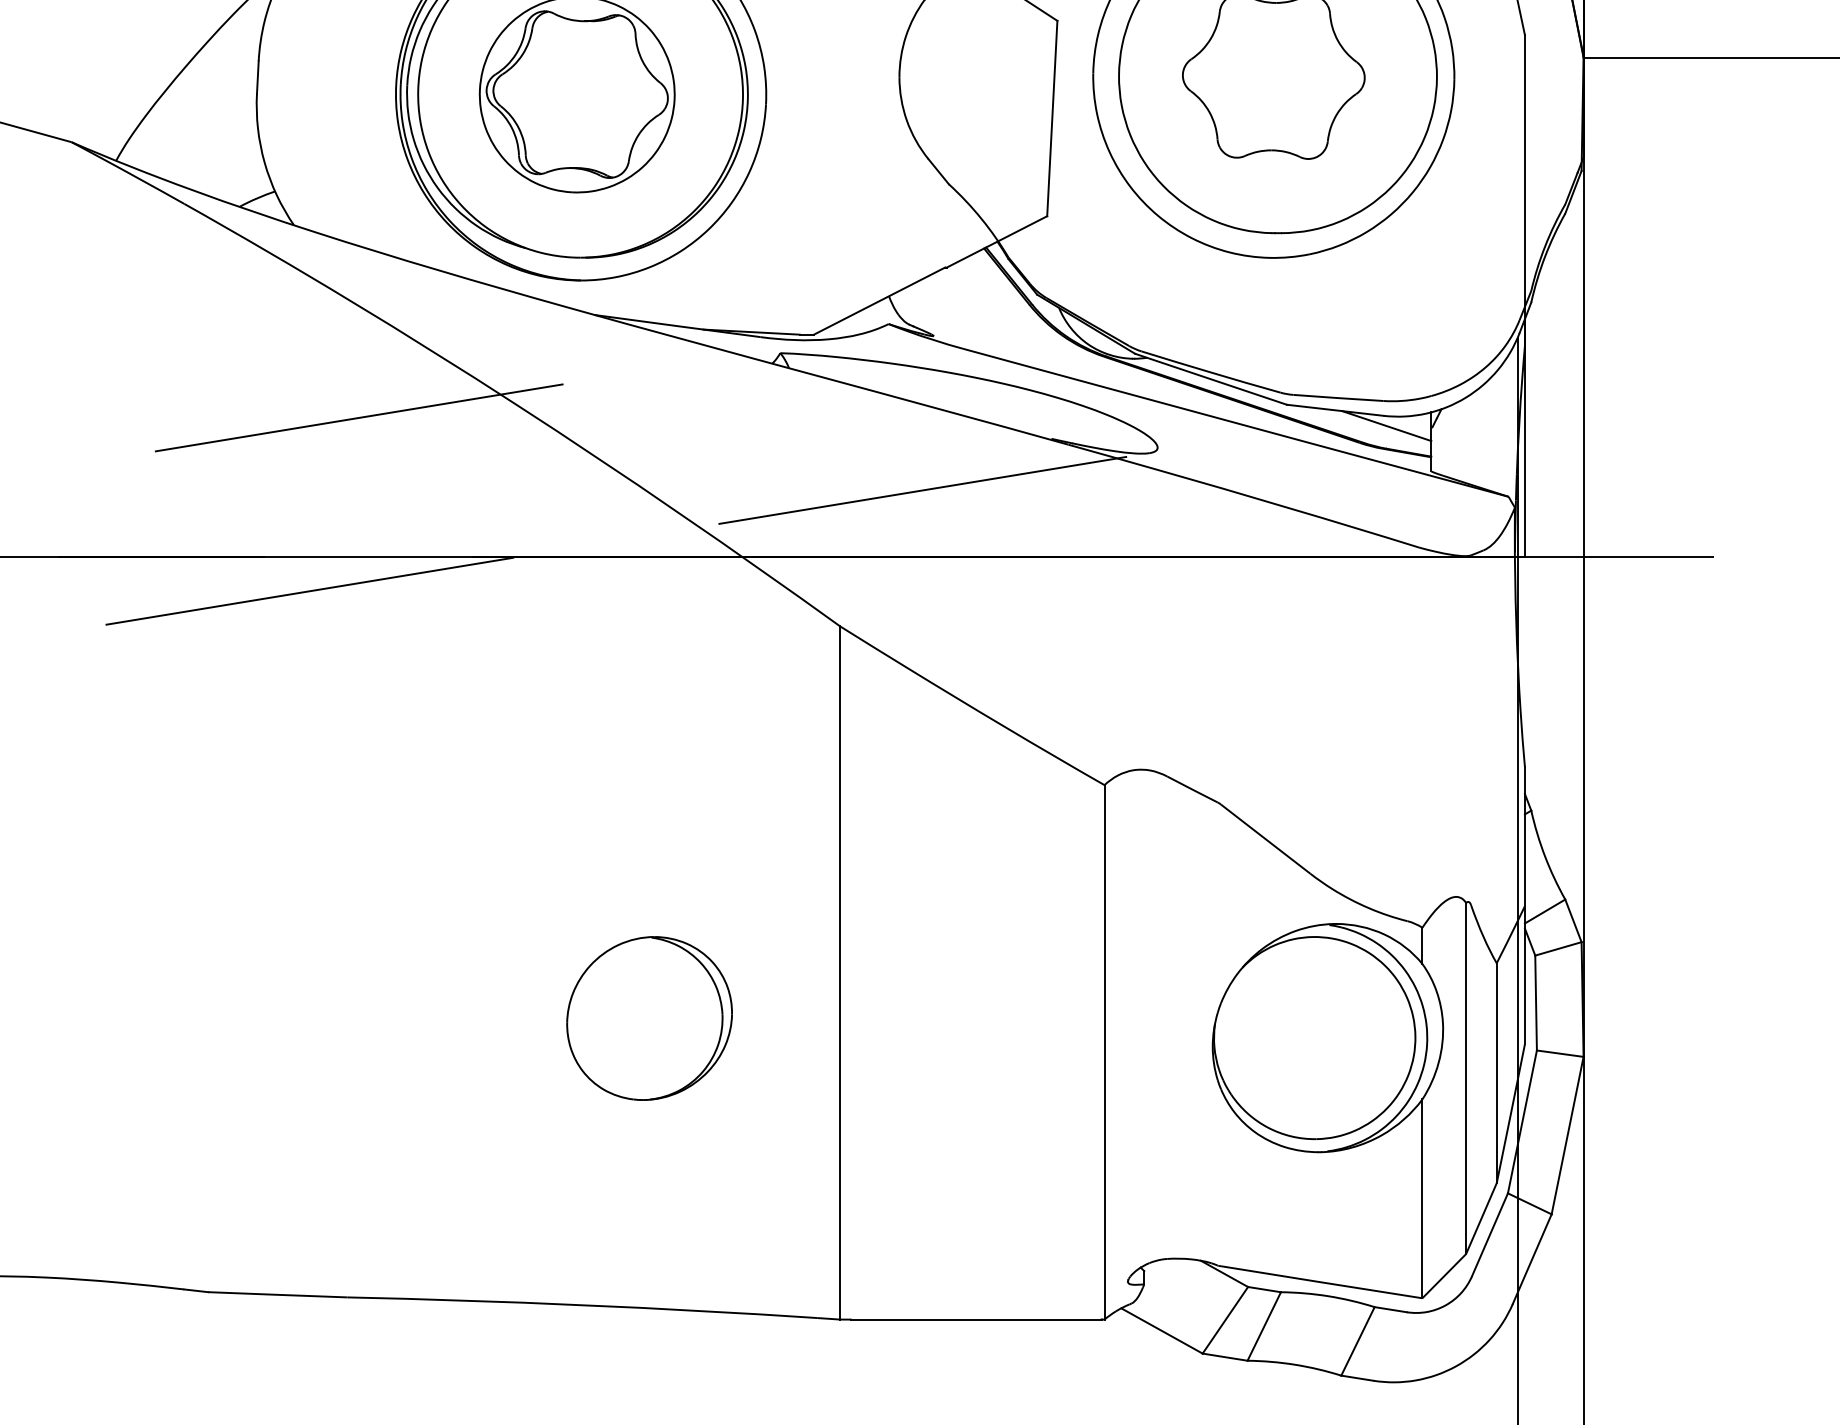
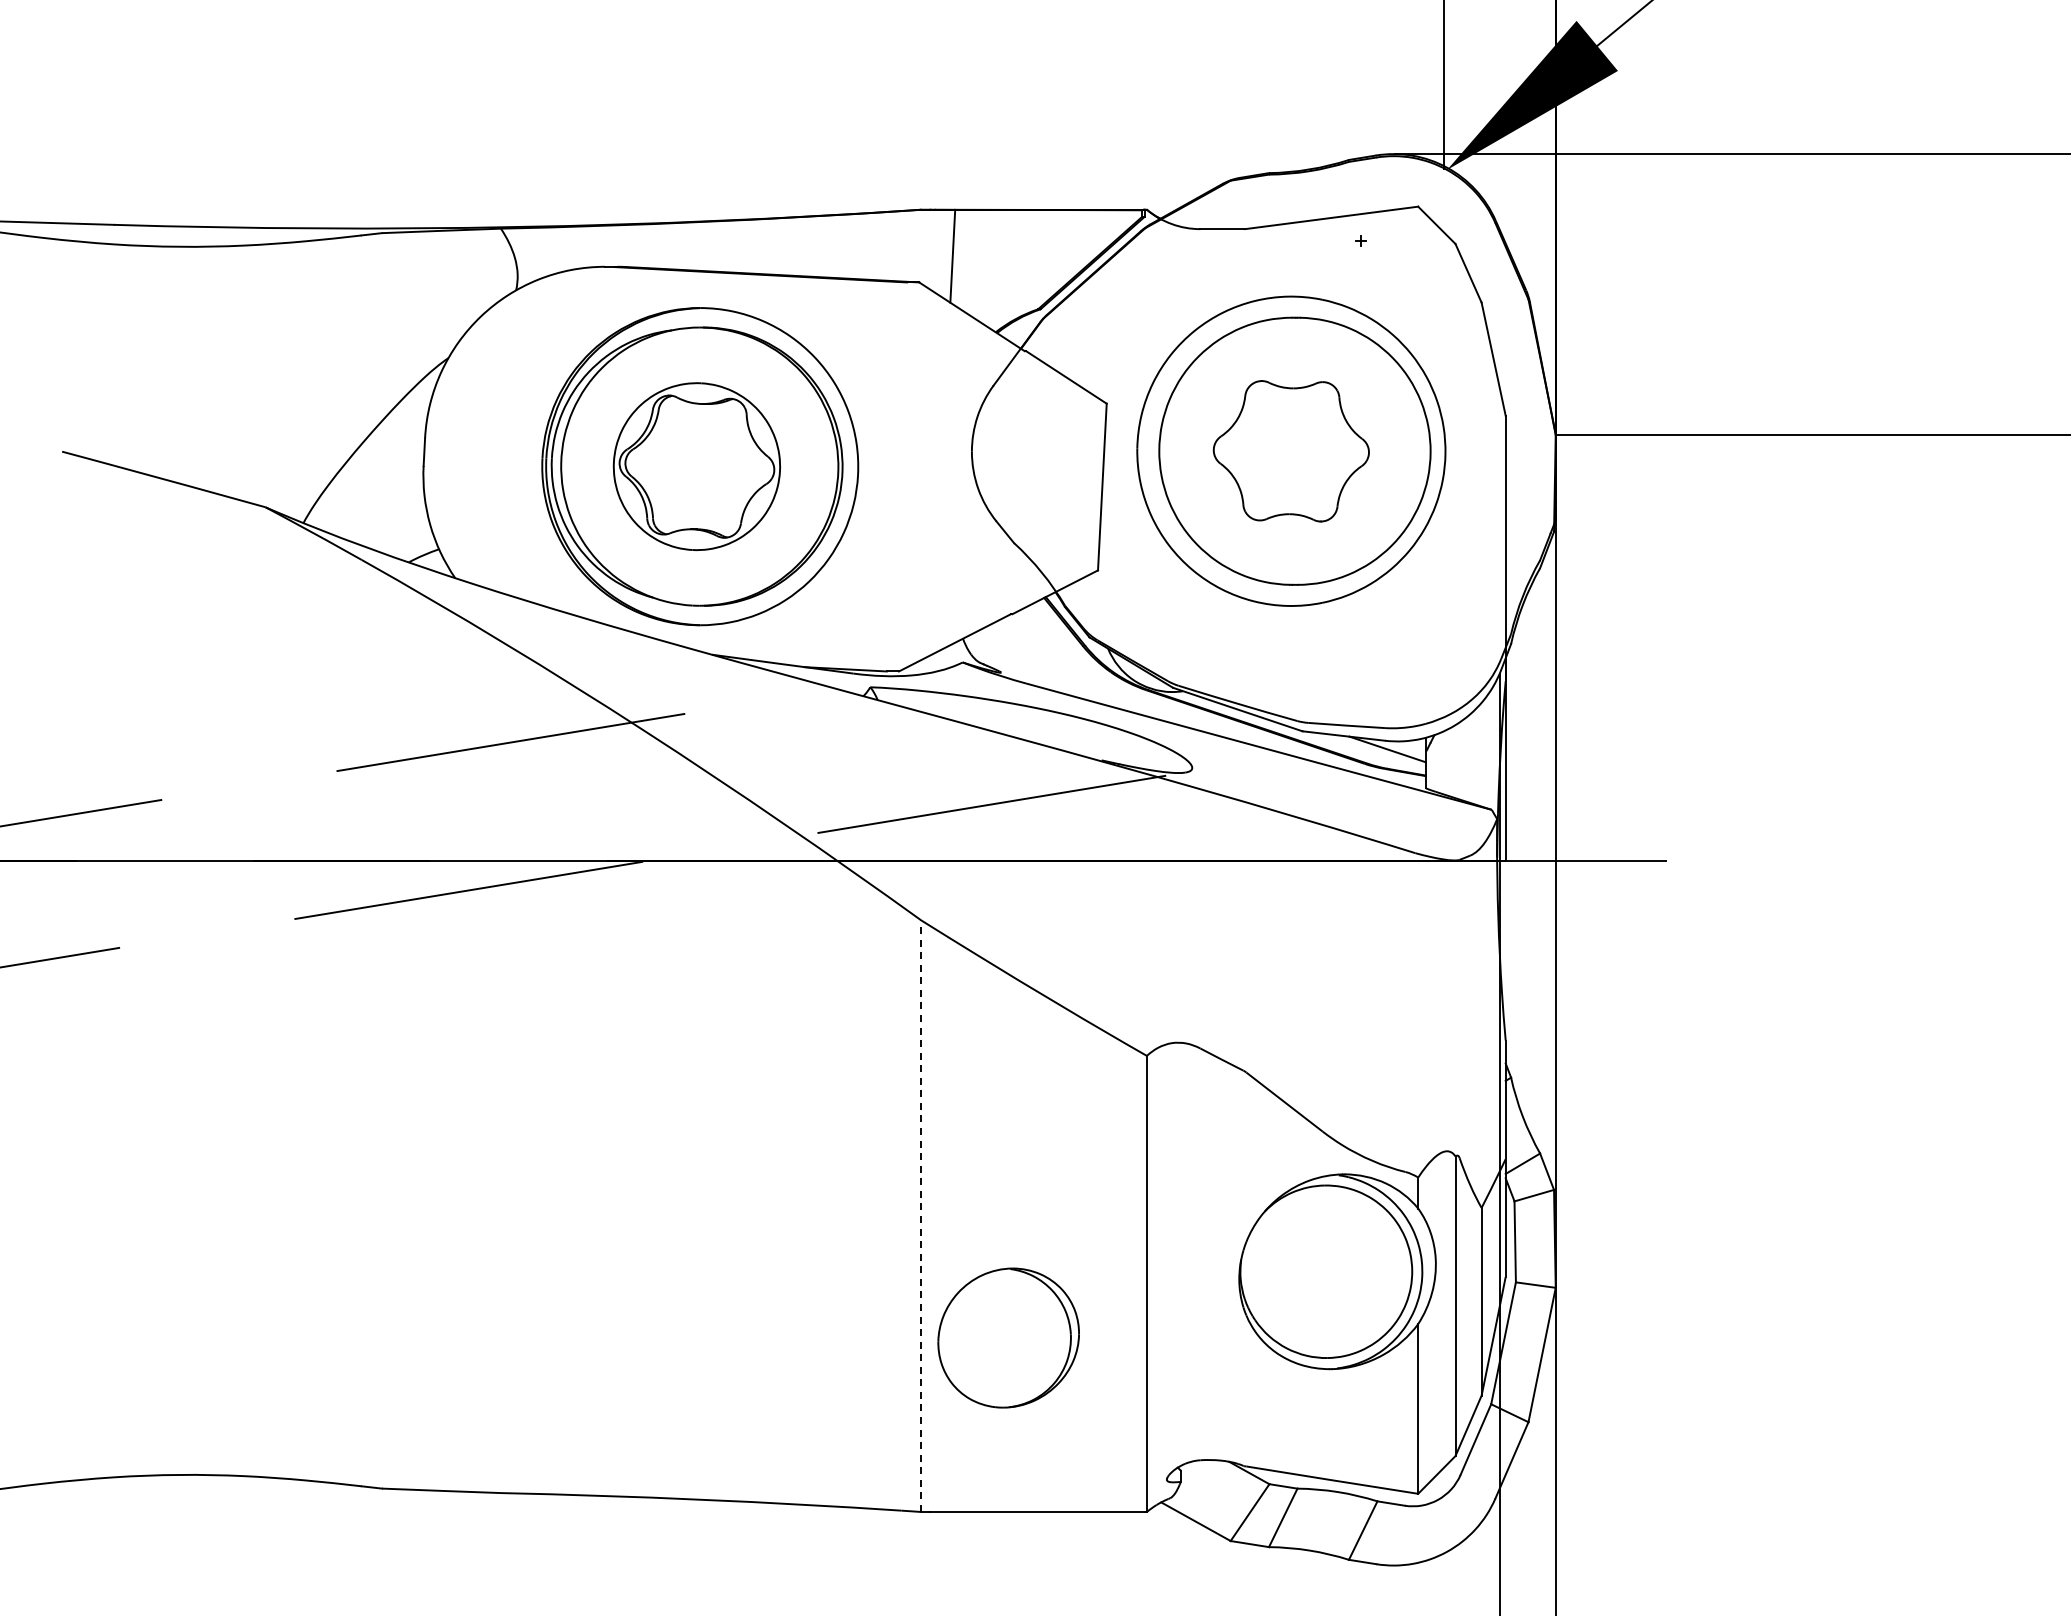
line: (840, 973) -> (921, 1216), solid -> dashed
part: (649, 1017) -> (1008, 1337), moved

